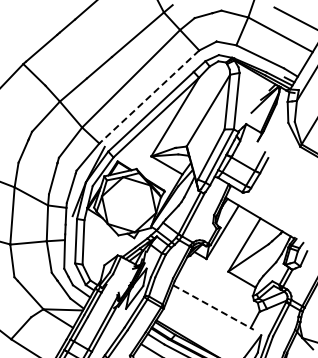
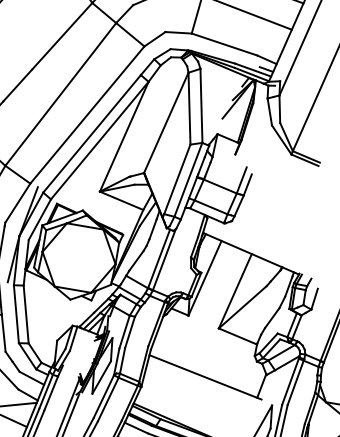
line: (148, 97) -> (86, 115), dashed -> solid
line: (213, 307) -> (205, 377), dashed -> solid

